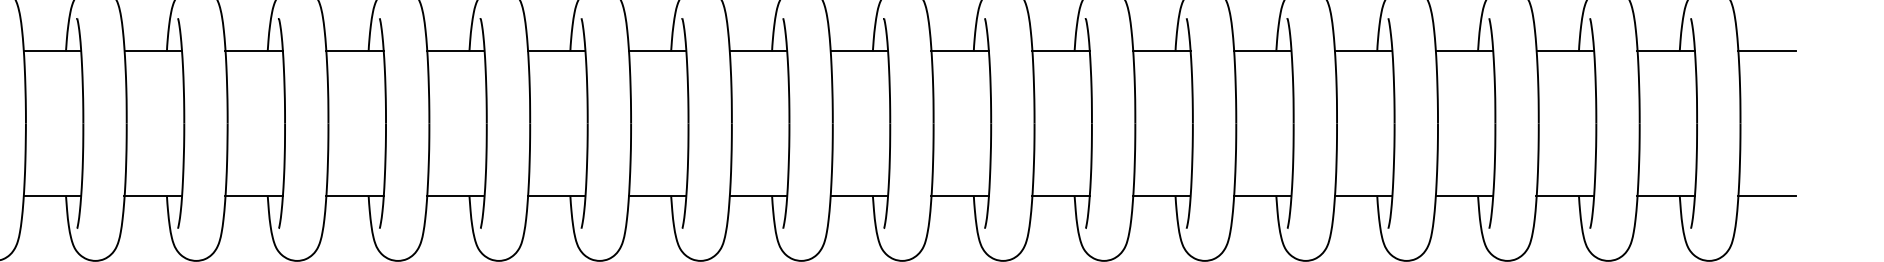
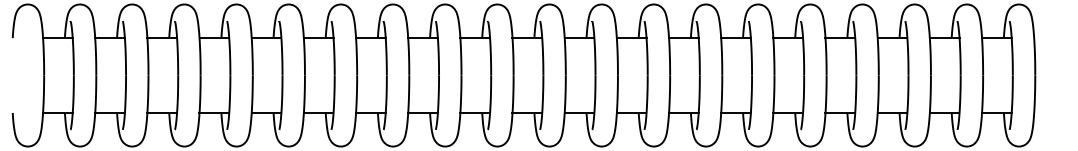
line: (1766, 51) -> (1048, 38), removed
line: (1766, 195) -> (1048, 112), removed

